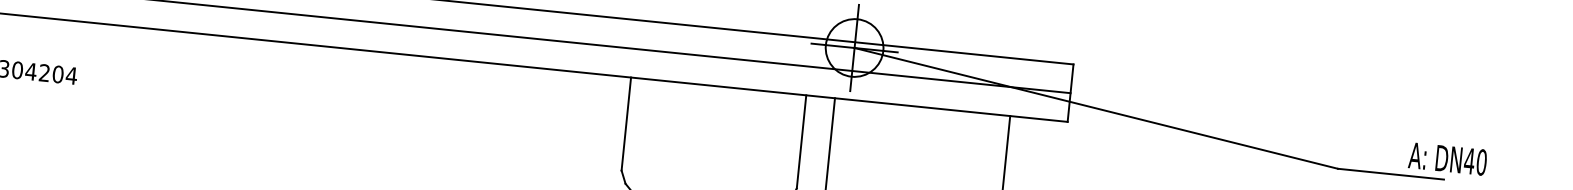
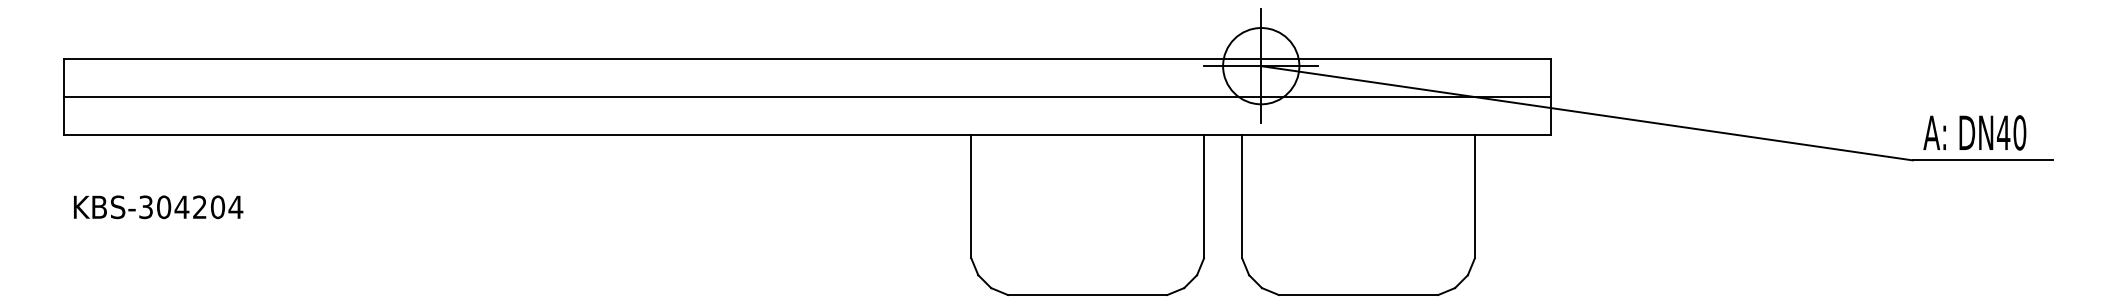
text: (1447, 158) -> (1974, 132), moved

